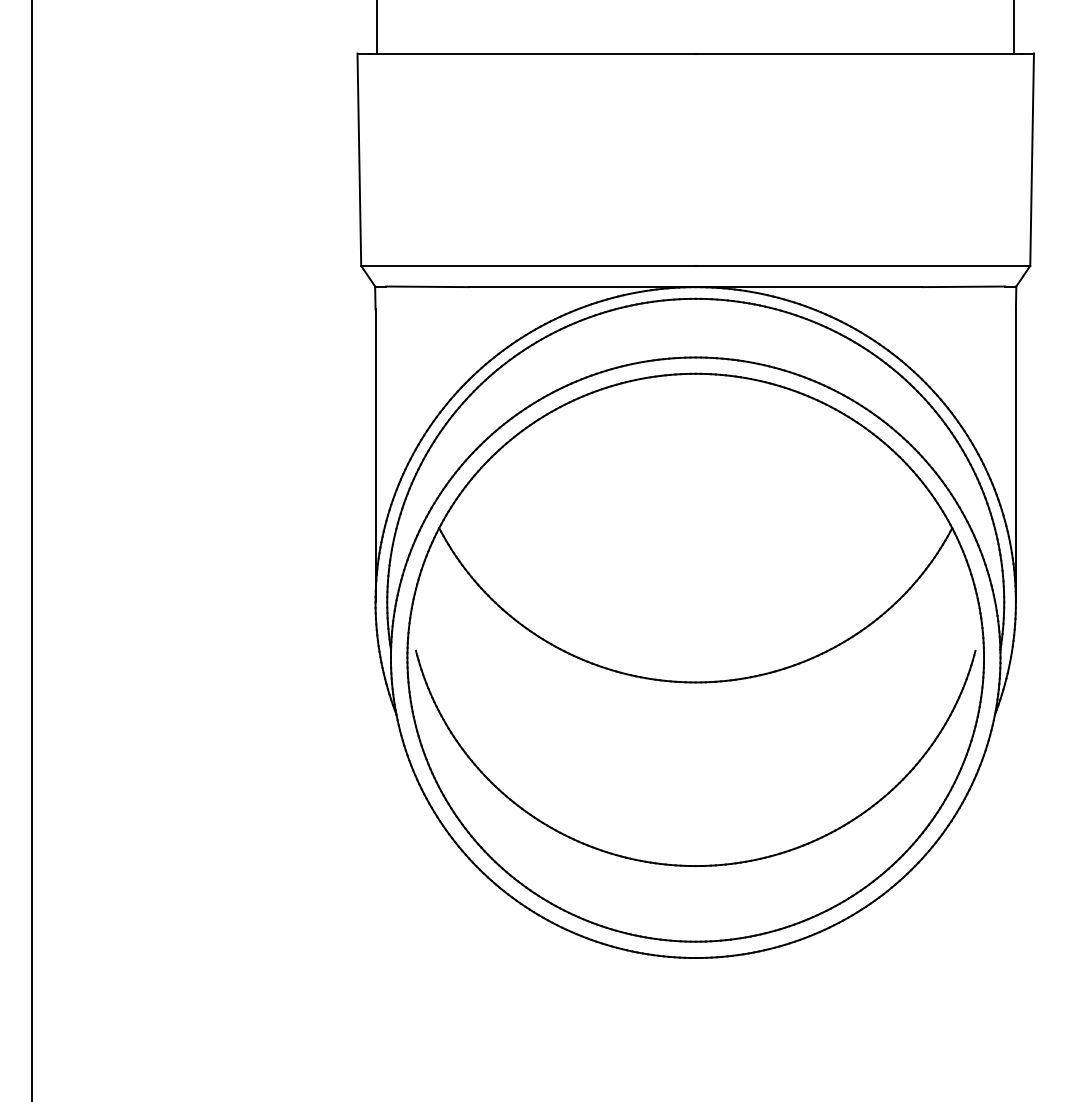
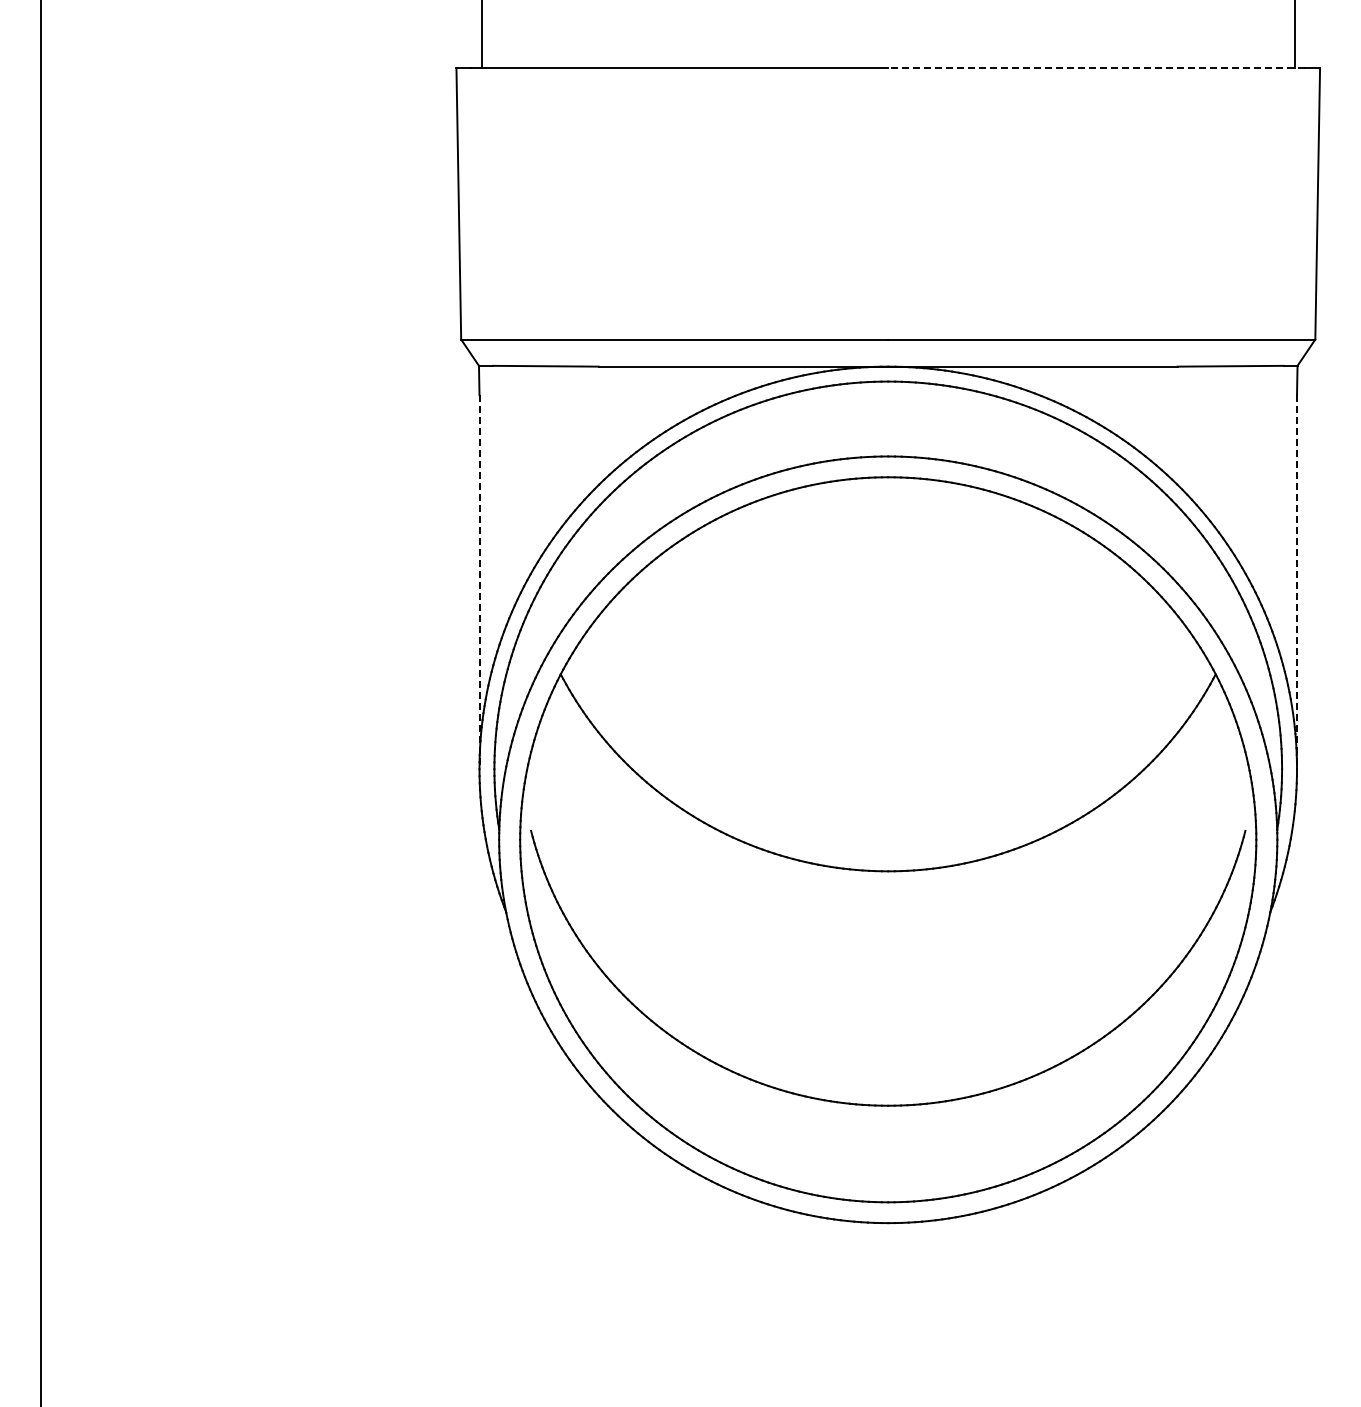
line: (858, 53) -> (1096, 68), solid -> dashed
line: (375, 456) -> (479, 582), solid -> dashed
line: (1016, 456) -> (1297, 582), solid -> dashed

